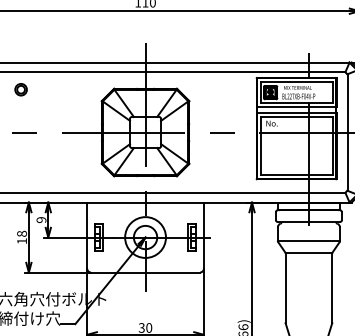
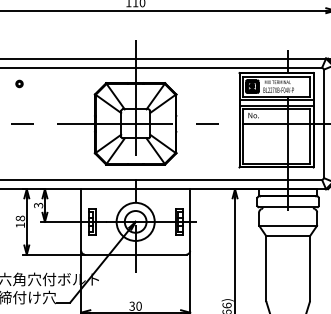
part: (21, 89) -> (19, 83), size x0.6
text: (41, 219) -> (38, 205), 9 -> 3

